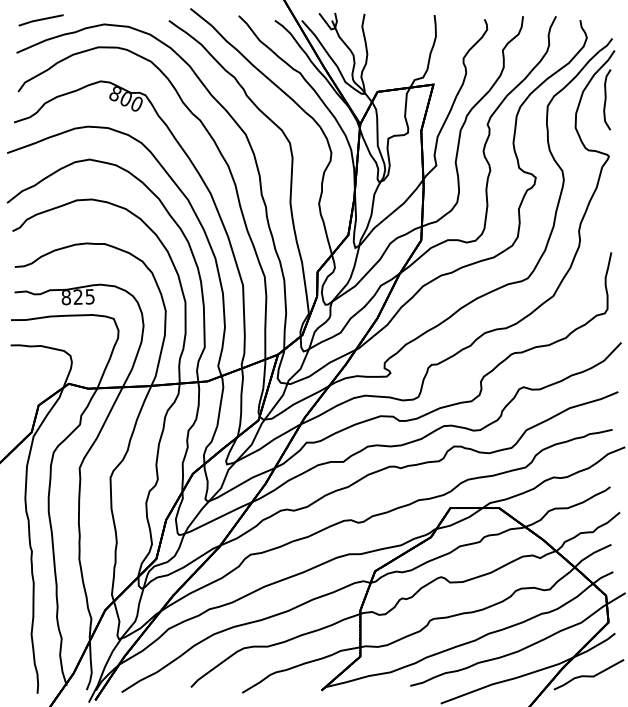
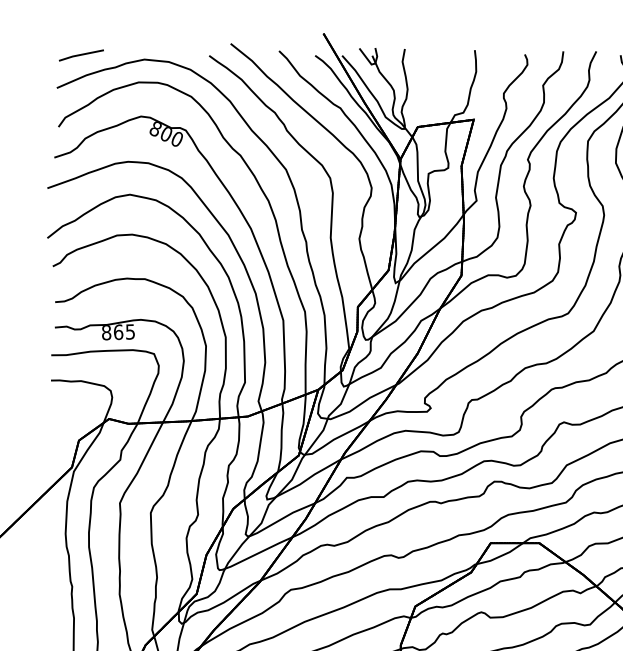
text: (78, 296) -> (118, 331), 825 -> 865

